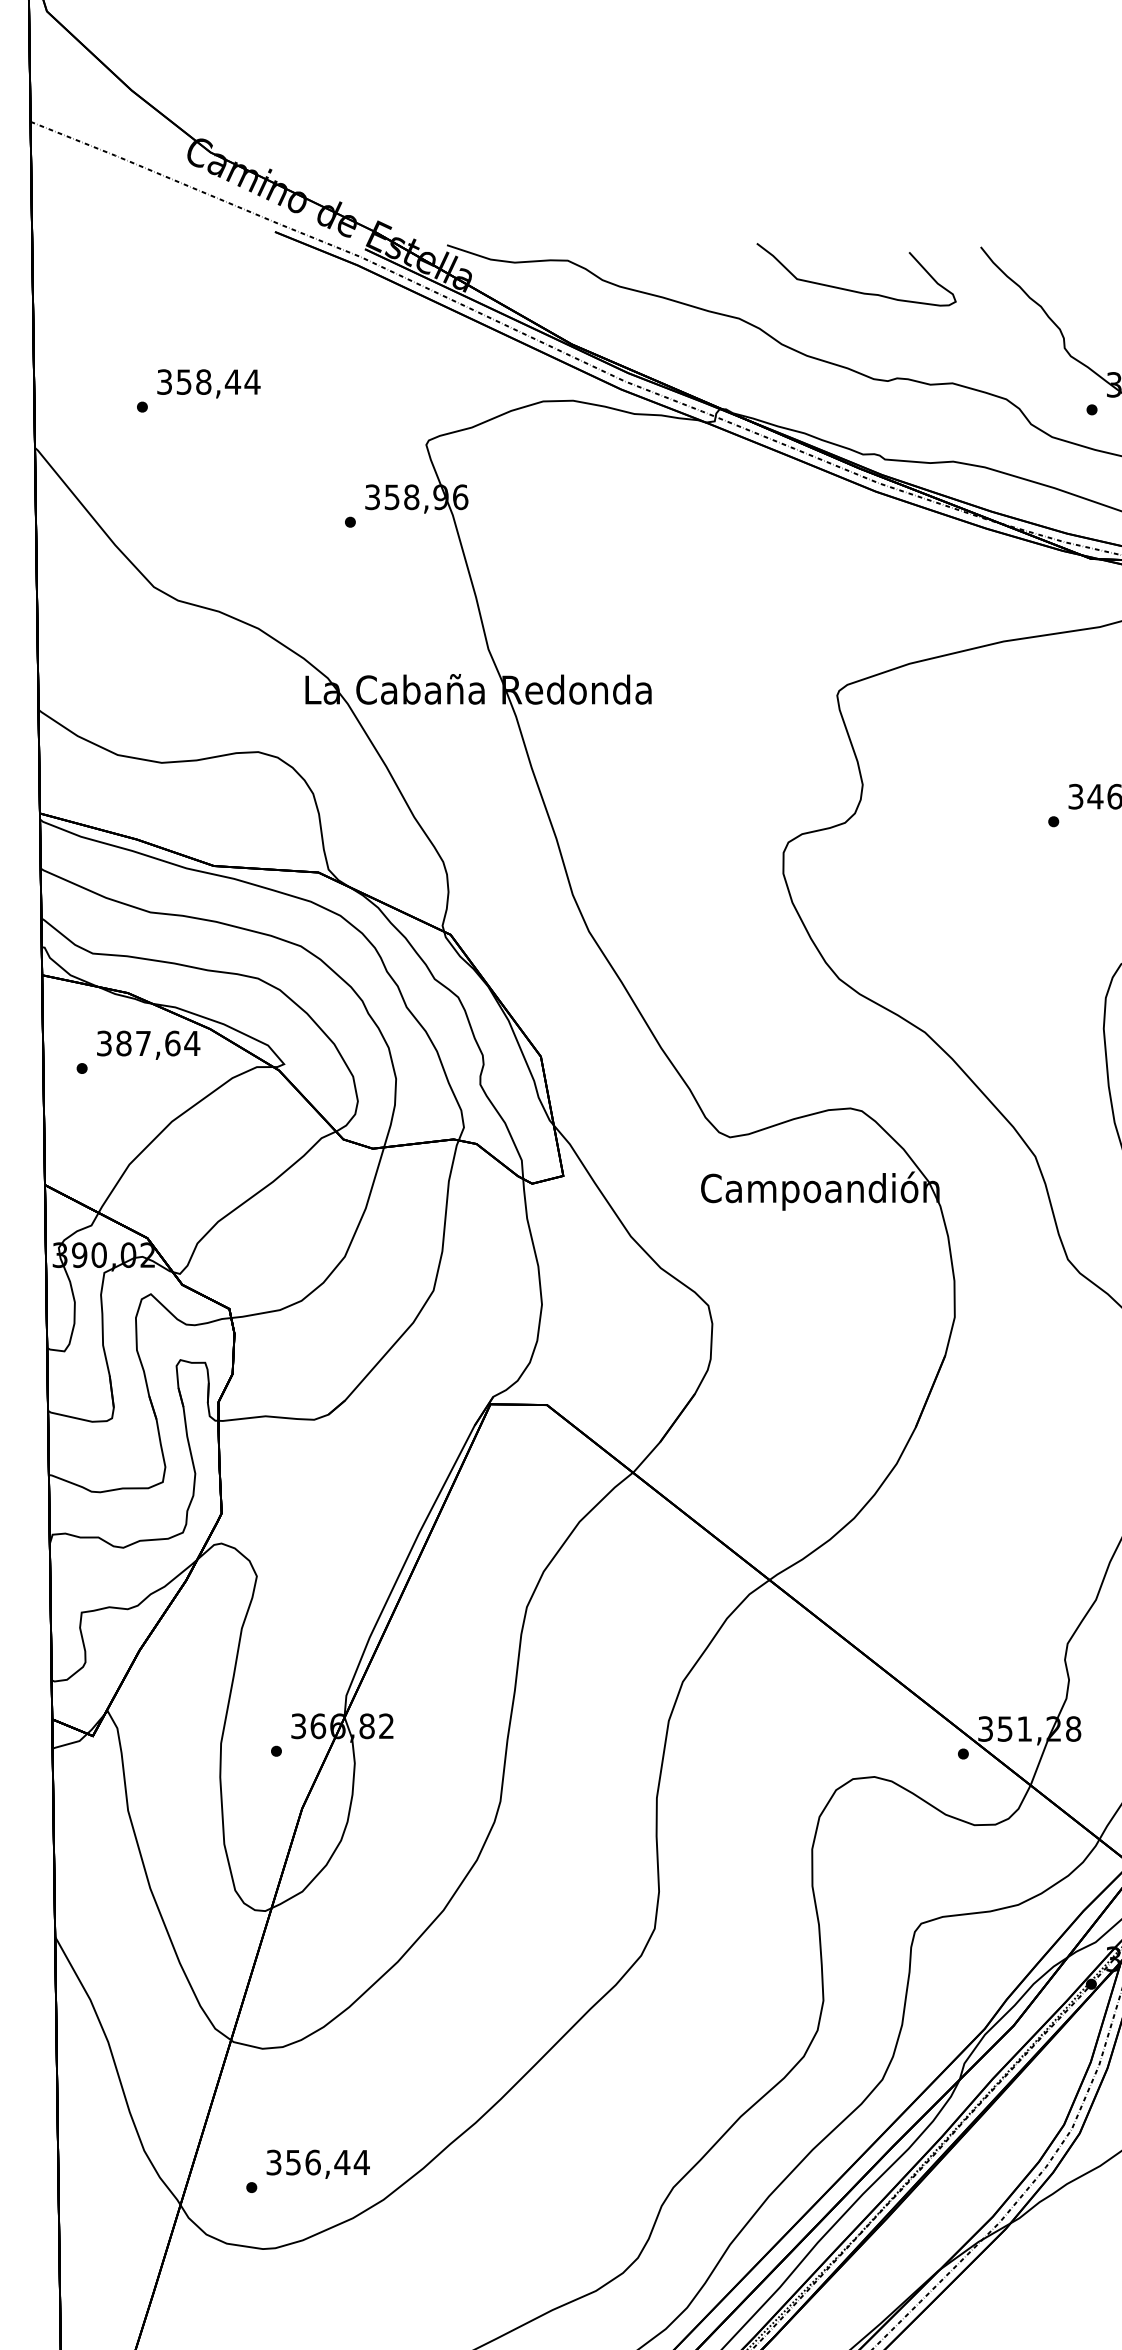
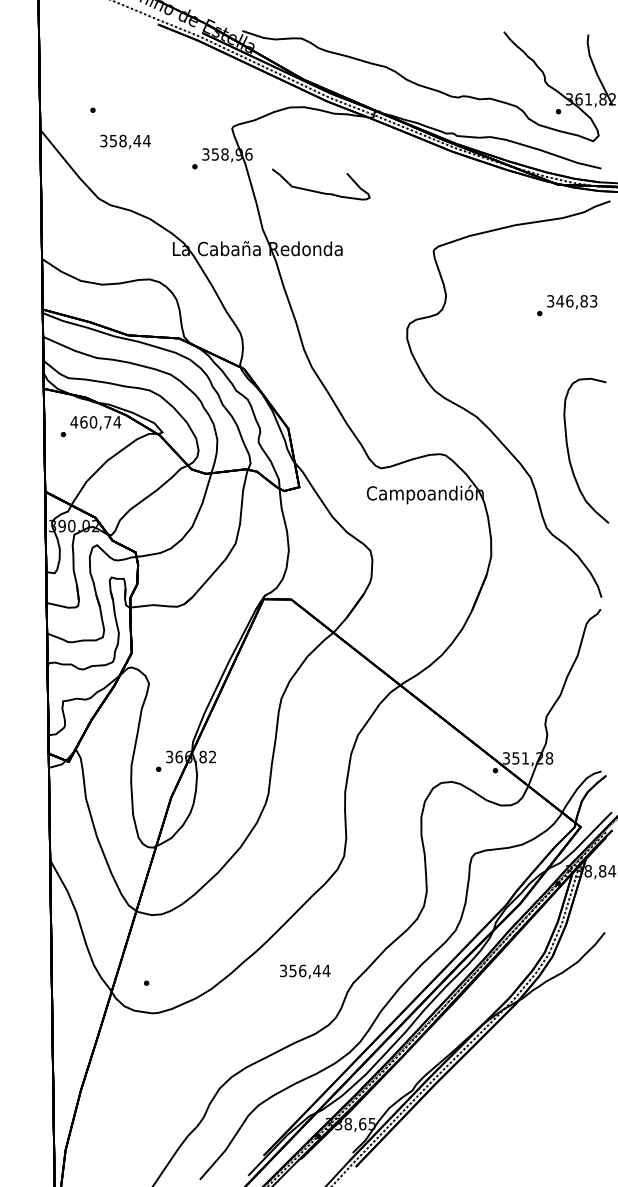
curve: (855, 289) -> (320, 191), moved
text: (208, 383) -> (125, 141), moved
text: (137, 1043) -> (90, 422), 387,64 -> 460,74
text: (318, 2163) -> (305, 971), moved

